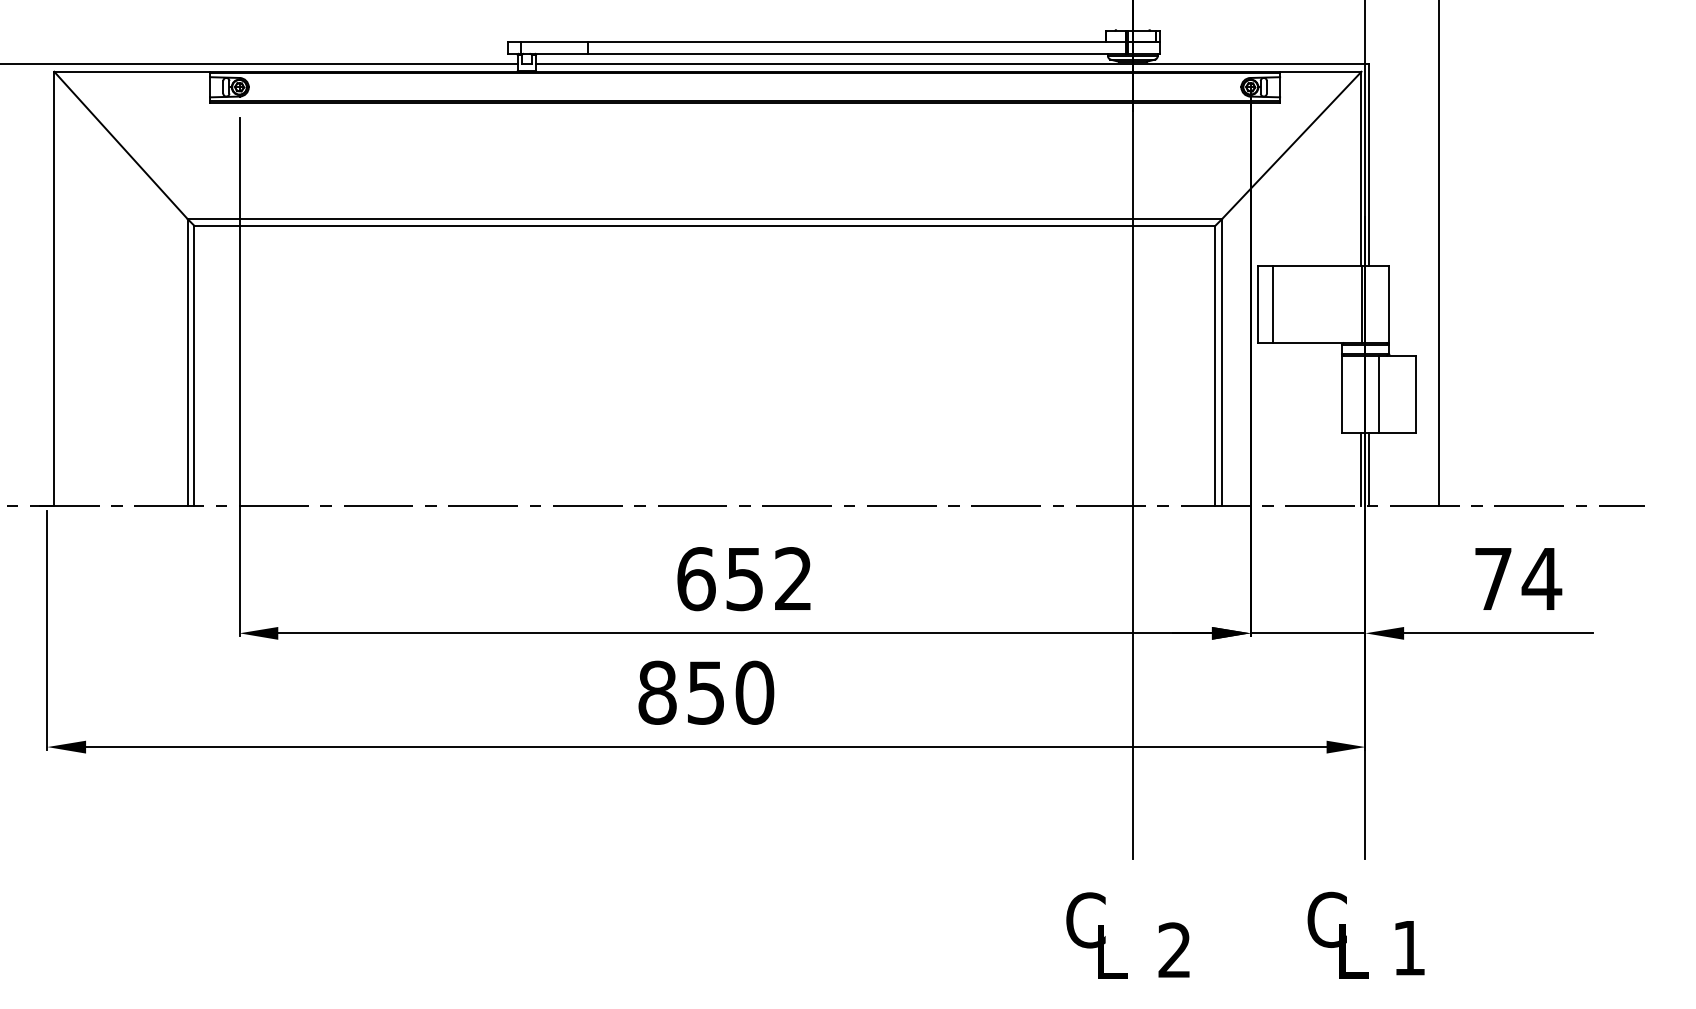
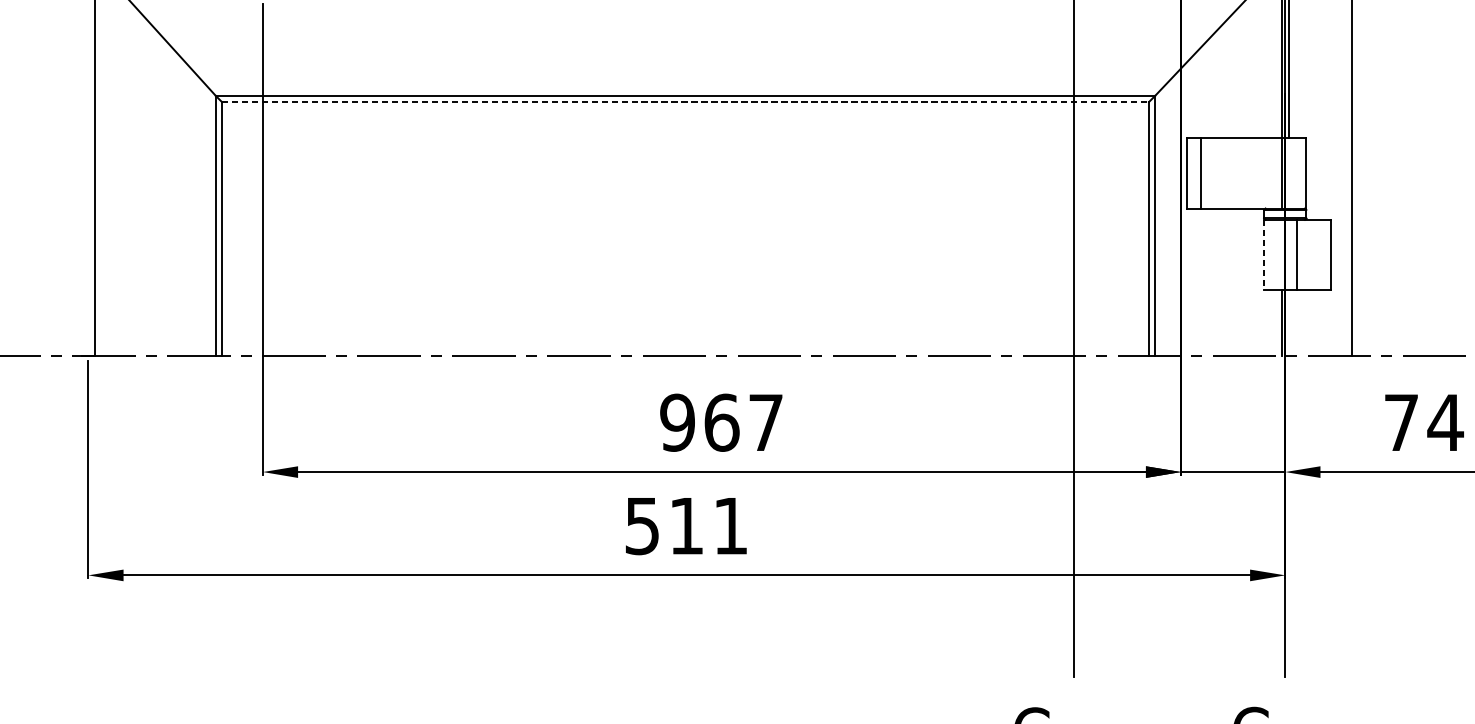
line: (705, 225) -> (686, 101), solid -> dashed
line: (1342, 394) -> (1264, 255), solid -> dashed
line: (1369, 469) -> (1289, 323), removed
text: (744, 579) -> (721, 423), 652 -> 967
text: (706, 692) -> (686, 525), 850 -> 511

